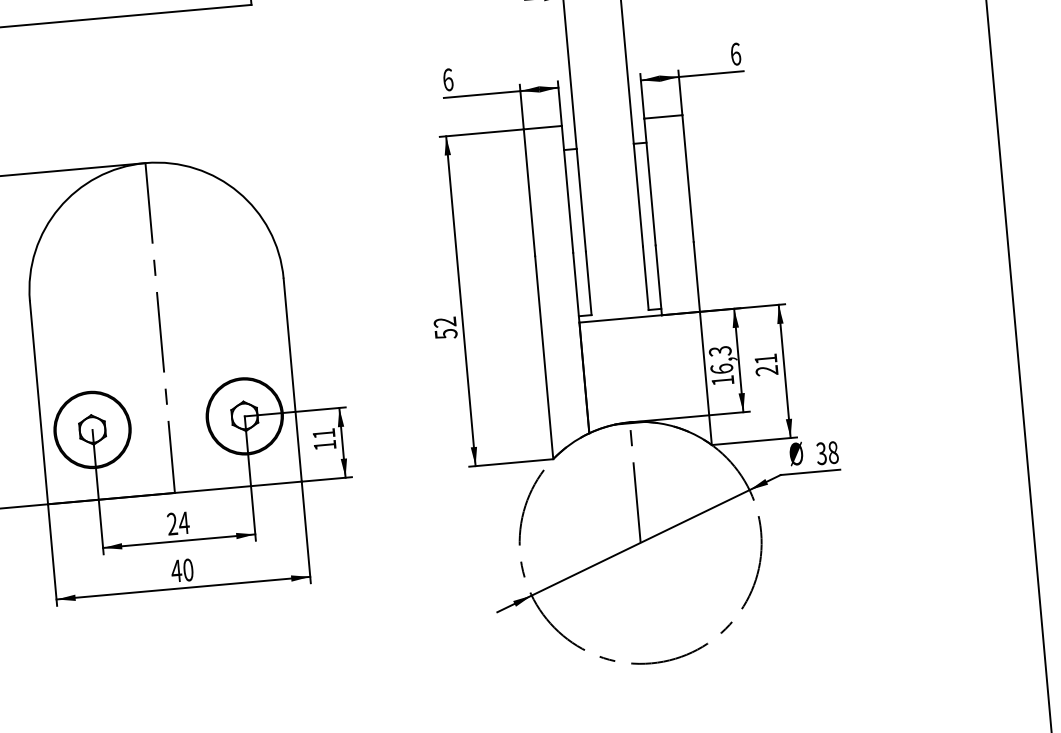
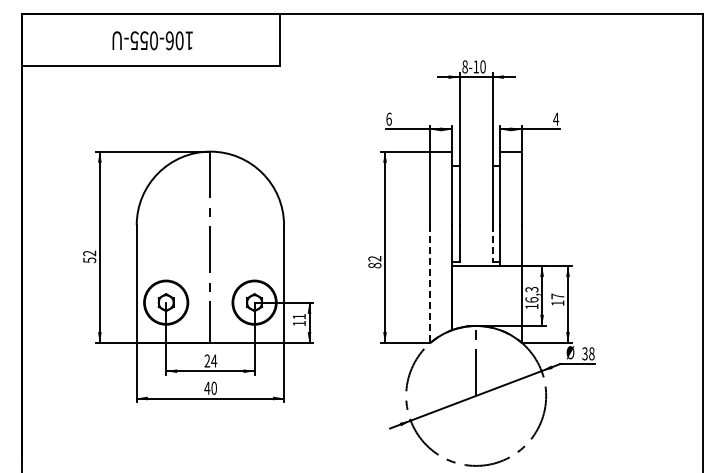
text: (736, 52) -> (556, 118), 6 -> 4
line: (645, 279) -> (492, 244), solid -> dashed
text: (445, 333) -> (374, 265), 52 -> 82
line: (544, 358) -> (430, 284), solid -> dashed
text: (765, 364) -> (557, 299), 21 -> 17

